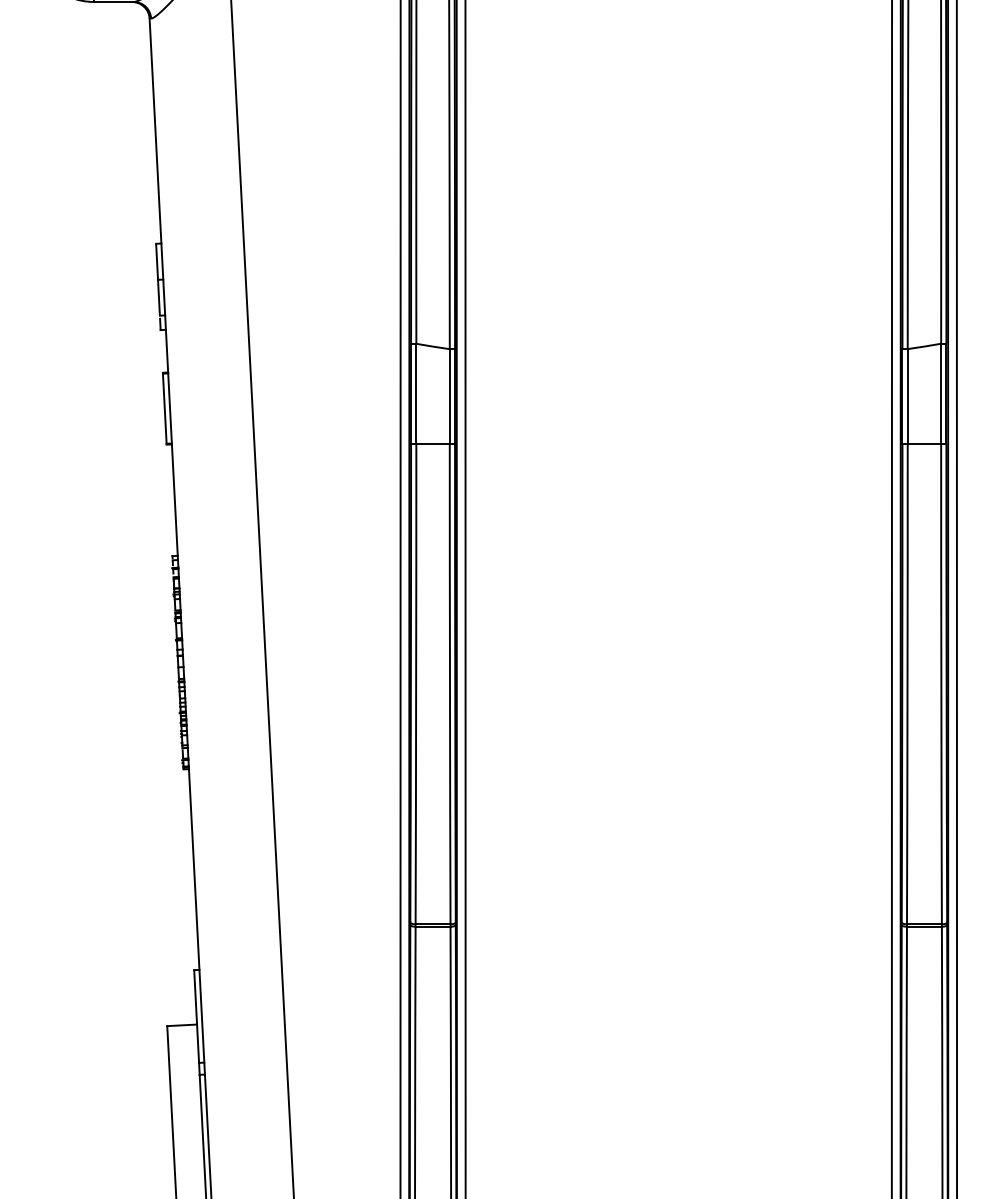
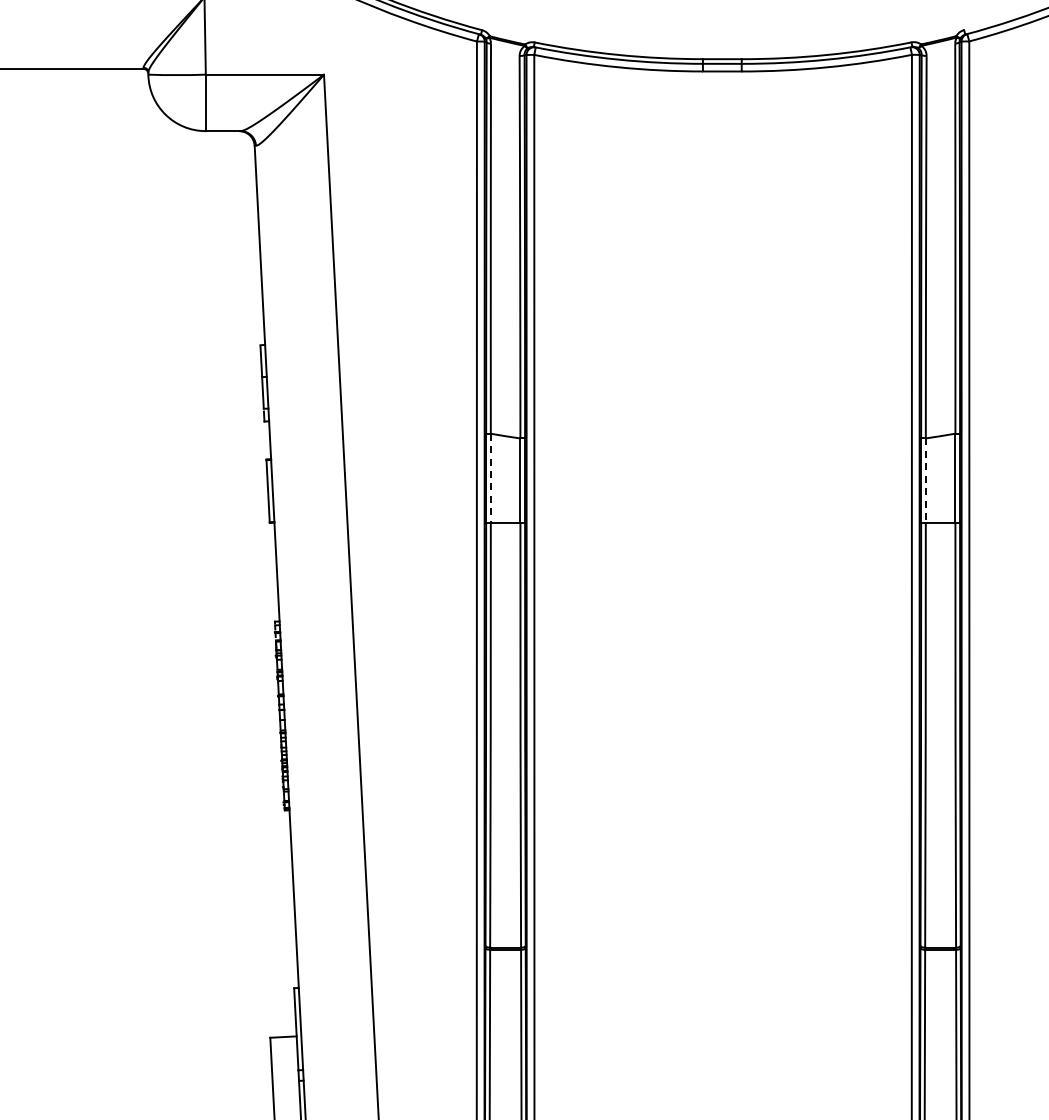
line: (415, 394) -> (490, 478), solid -> dashed
line: (907, 396) -> (925, 480), solid -> dashed

